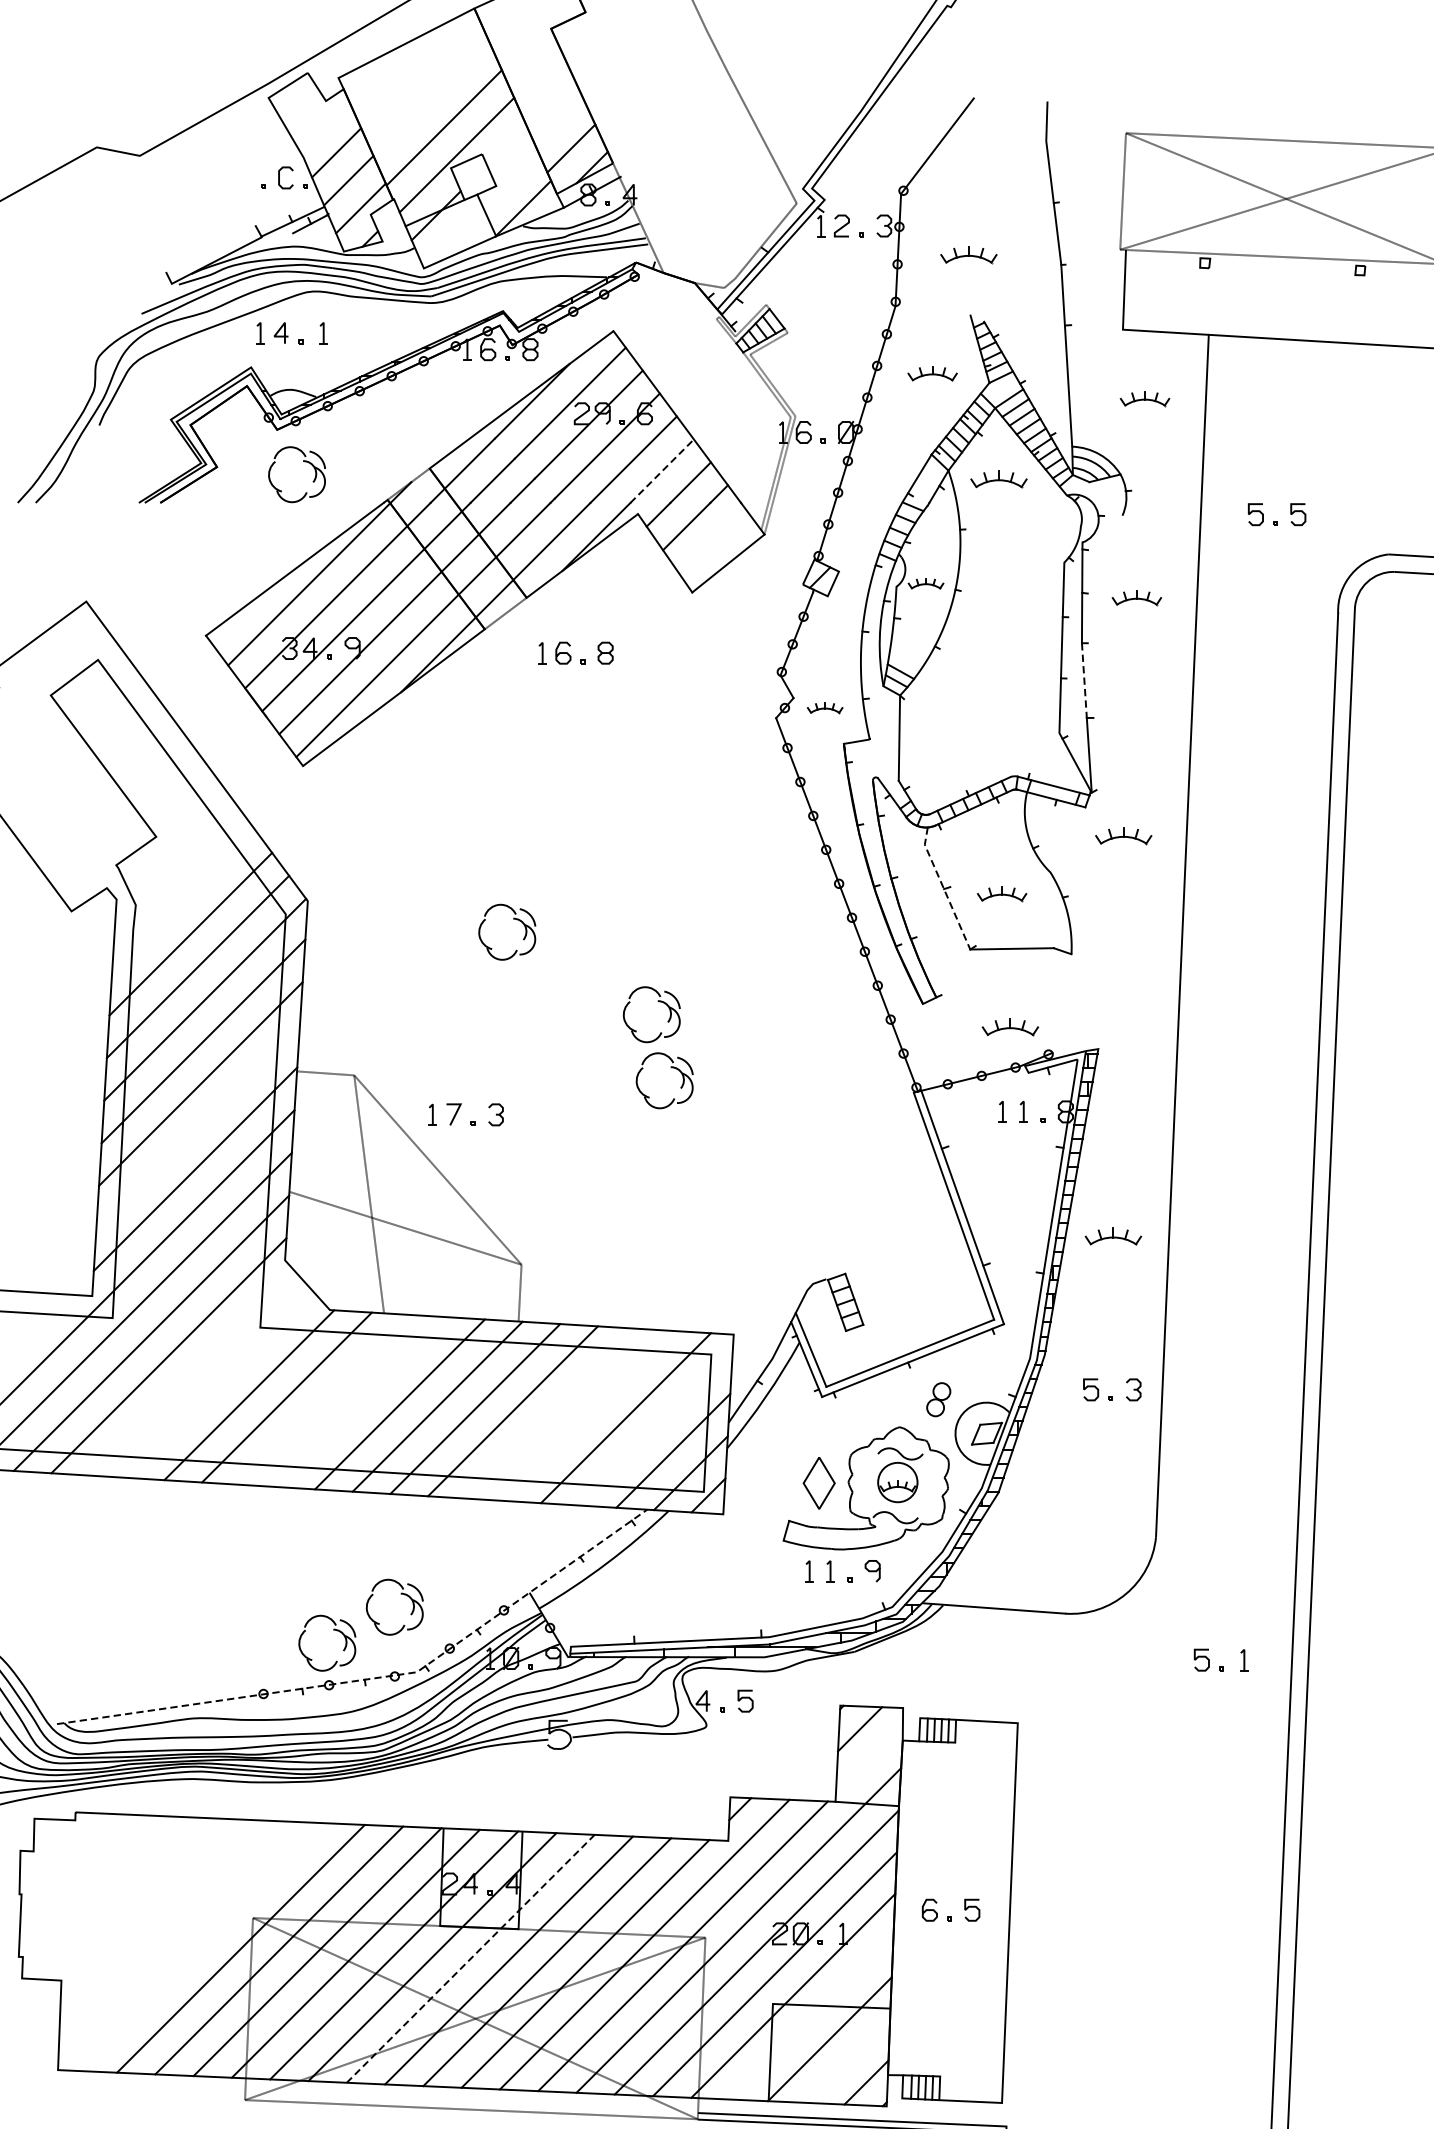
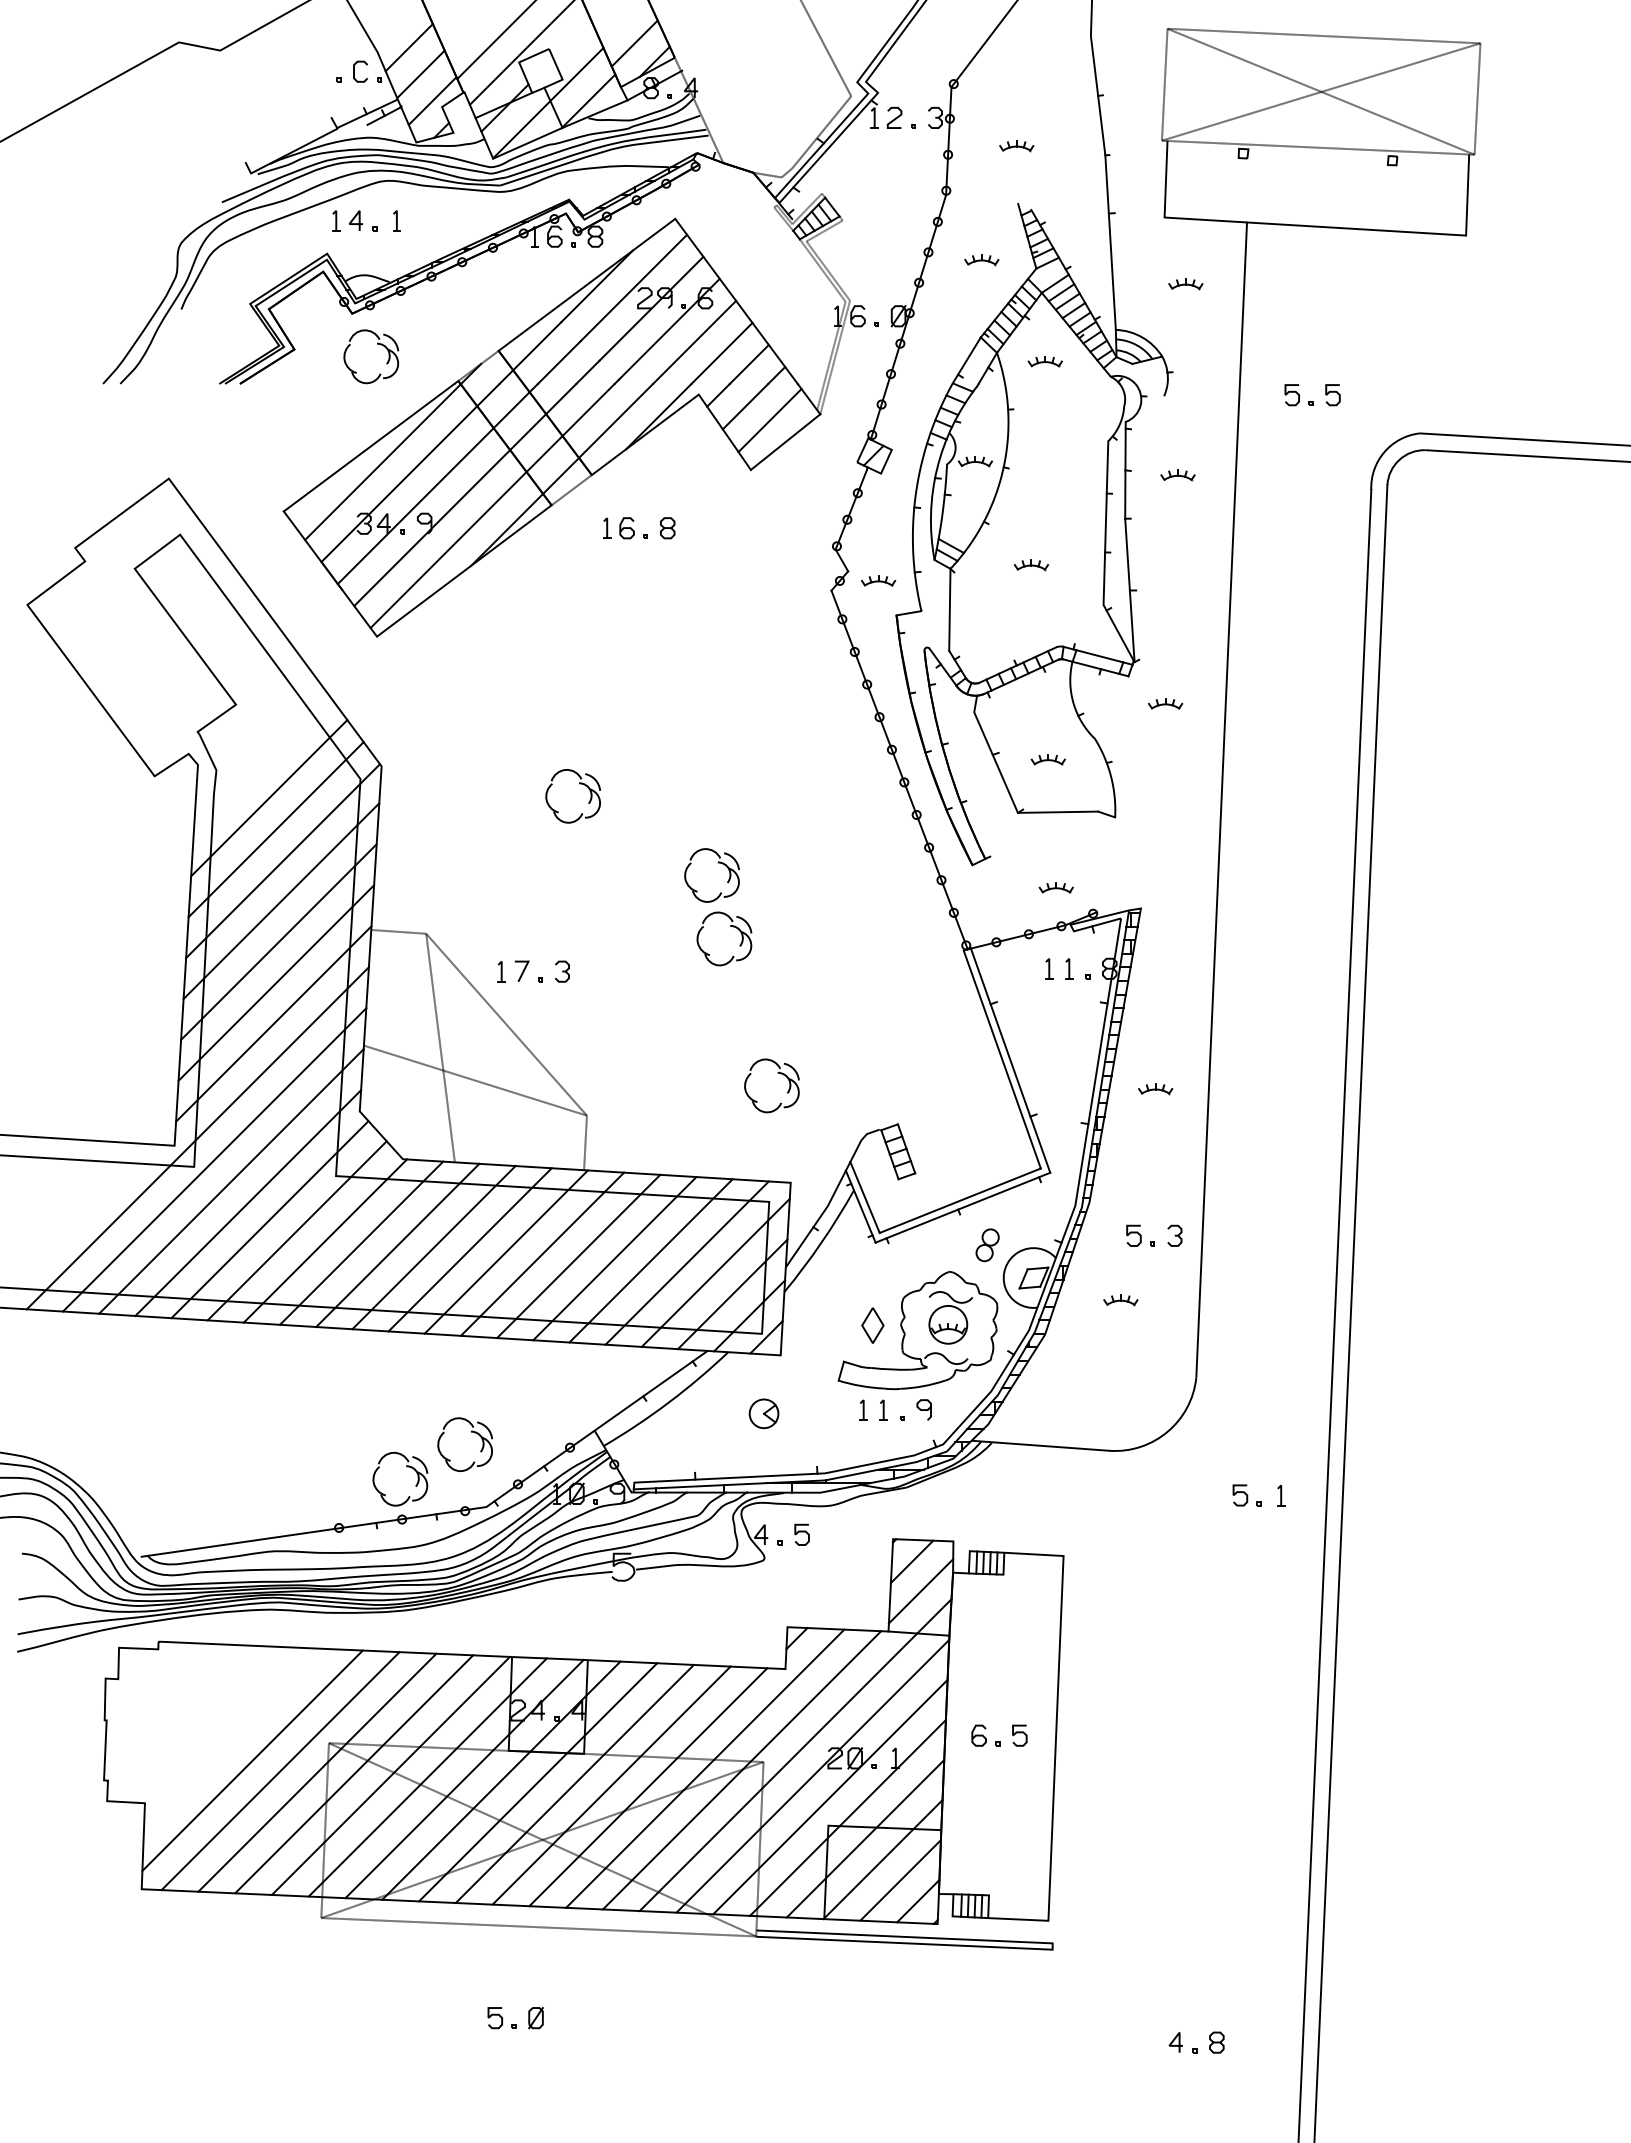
line: (481, 210) -> (548, 103), added
part: (968, 255) -> (1016, 146), size x0.62
part: (932, 374) -> (981, 260), size x0.71
part: (1144, 399) -> (1185, 284), size x0.71
line: (662, 471) -> (722, 353), dashed -> solid
part: (997, 479) -> (1044, 361), size x0.62
line: (711, 541) -> (769, 420), added
part: (1136, 598) -> (1177, 475), size x0.71
line: (1084, 680) -> (1127, 554), dashed -> solid
part: (983, 691) -> (1030, 565), added
part: (1123, 835) -> (1165, 703), size x0.62
line: (943, 888) -> (992, 754), dashed -> solid
part: (1001, 893) -> (1047, 759), size x0.71
part: (1009, 1027) -> (1055, 887), size x0.62
line: (198, 1126) -> (276, 982), added
part: (719, 1220) -> (777, 1073), added
part: (1113, 1237) -> (1155, 1089), size x0.62
line: (191, 1372) -> (269, 1219), added
line: (219, 1384) -> (296, 1230), added
line: (324, 1399) -> (397, 1245), added
line: (361, 1402) -> (433, 1247), added
line: (550, 1413) -> (614, 1258), added
line: (587, 1415) -> (650, 1260), added
line: (655, 1428) -> (715, 1272), added
part: (1077, 1457) -> (1120, 1300), added
part: (818, 1483) -> (872, 1325), size x0.71
part: (705, 1574) -> (763, 1413), added
line: (376, 1677) -> (447, 1512), dashed -> solid
line: (868, 1760) -> (920, 1591), added
line: (173, 1936) -> (252, 1760), added
line: (202, 1947) -> (280, 1771), added
line: (471, 1957) -> (538, 1781), dashed -> solid
line: (811, 2017) -> (865, 1838), added
line: (848, 2061) -> (900, 1880), added

